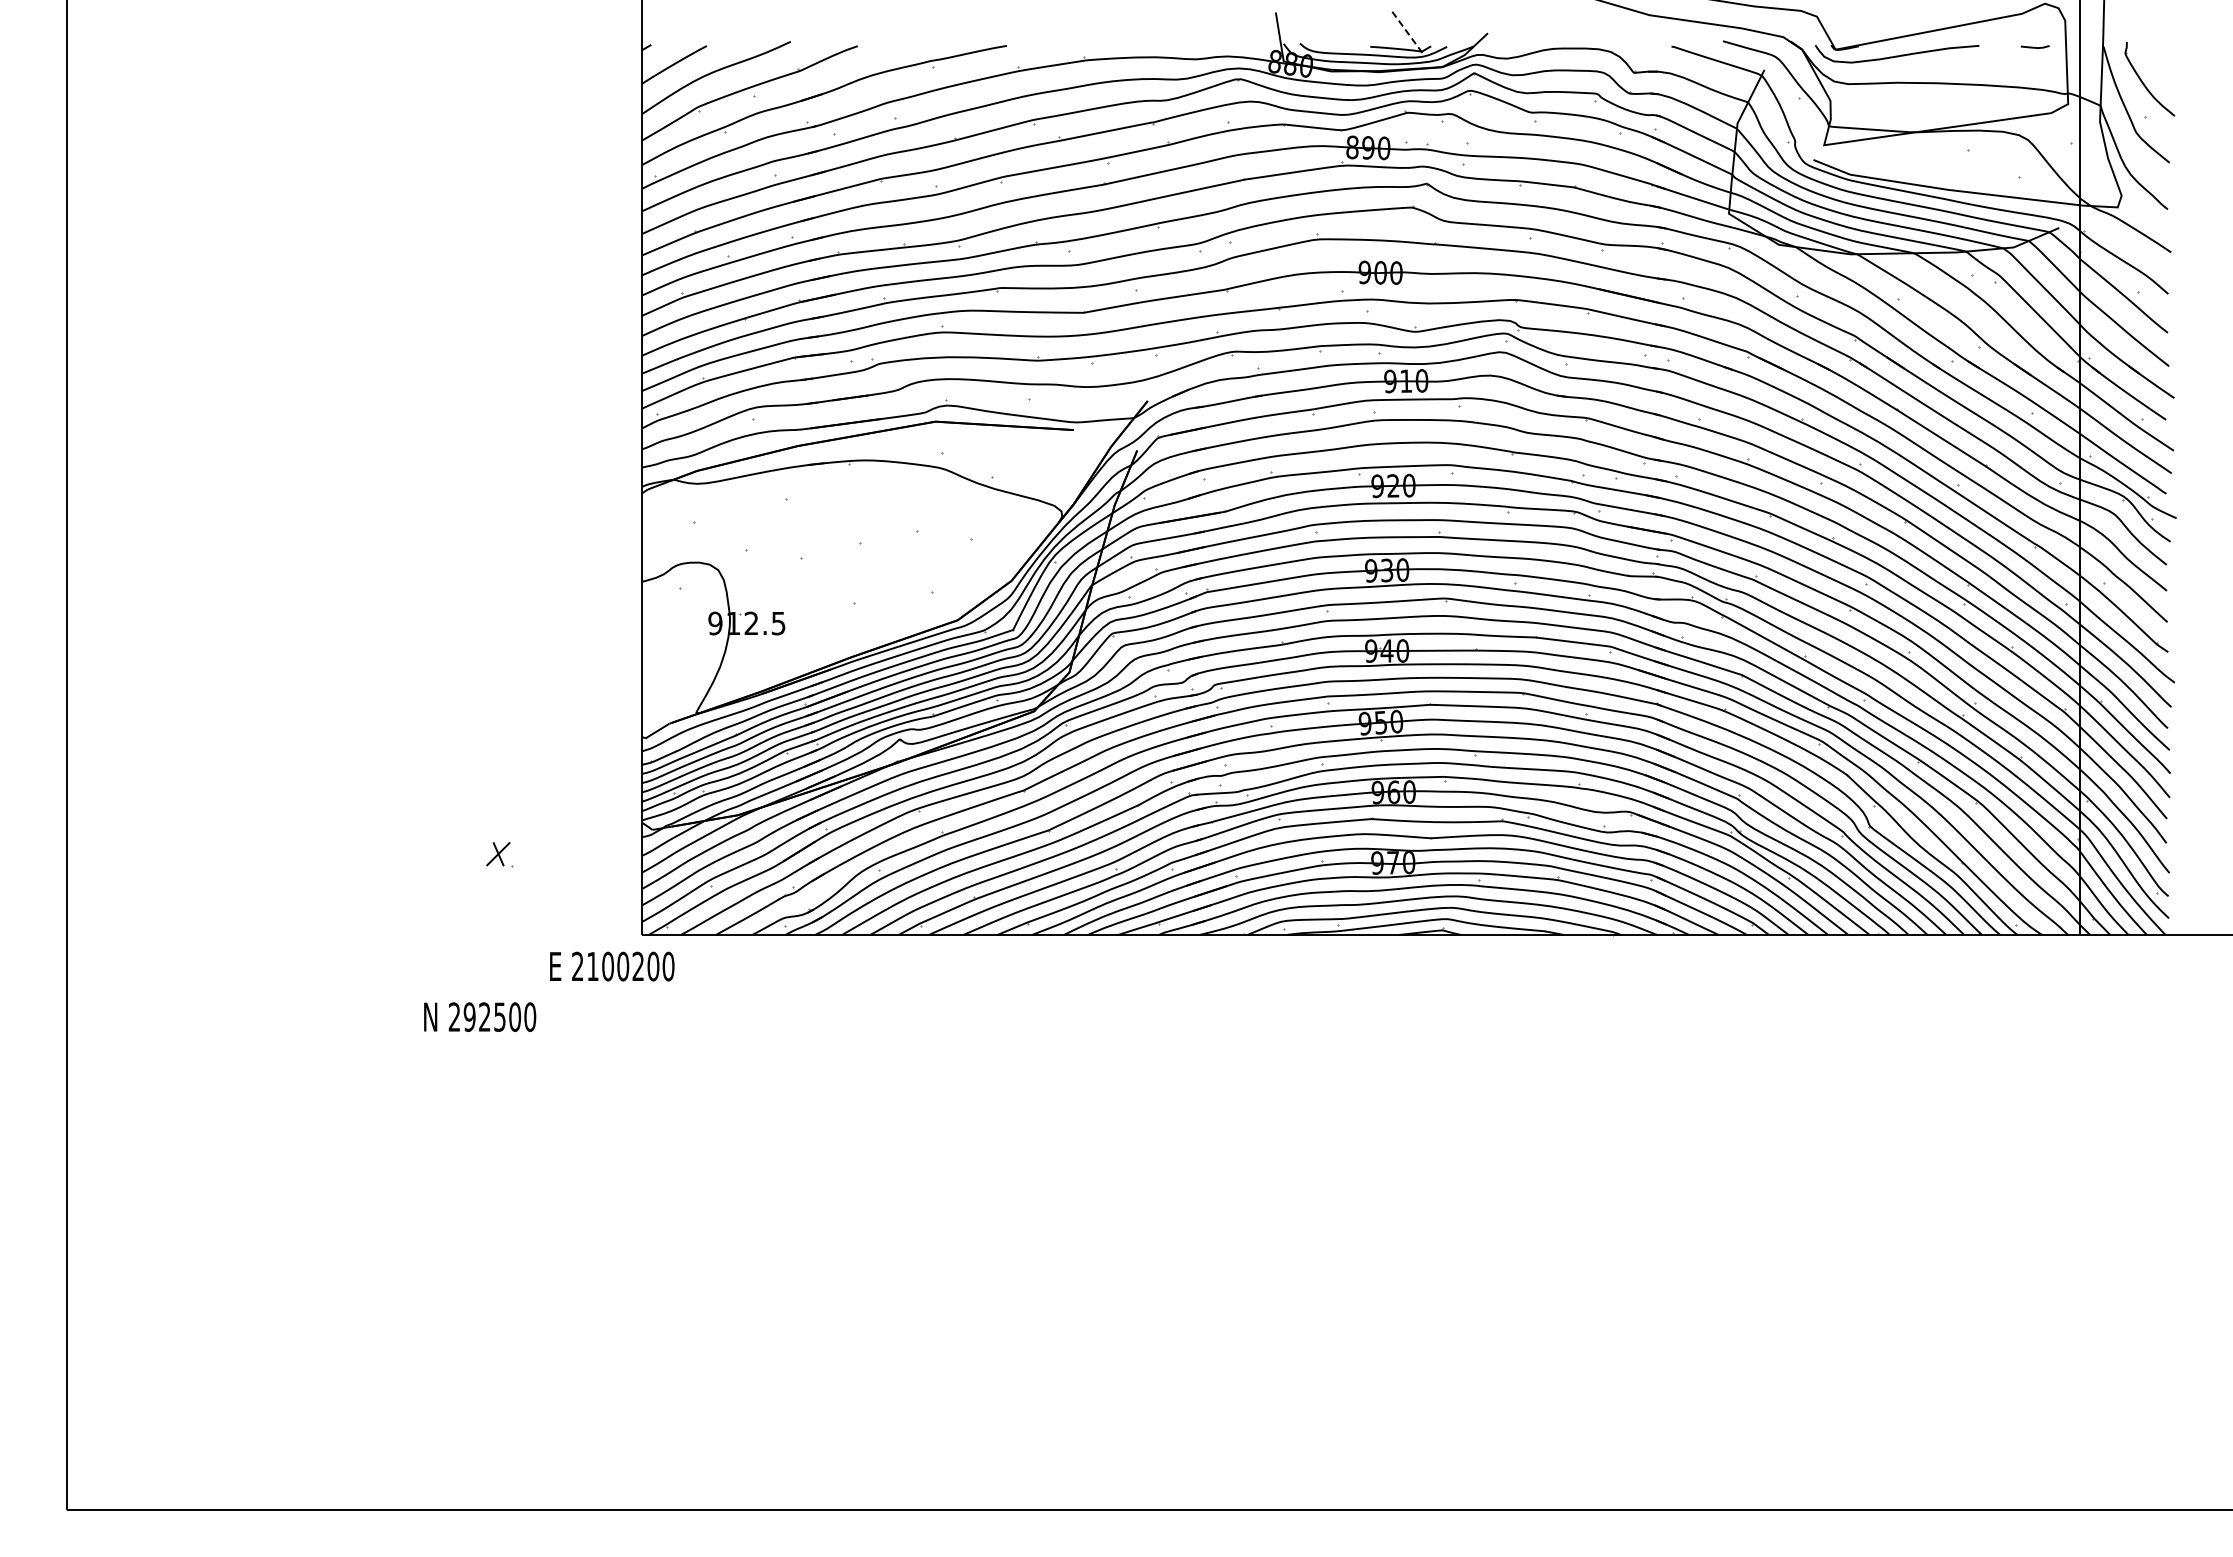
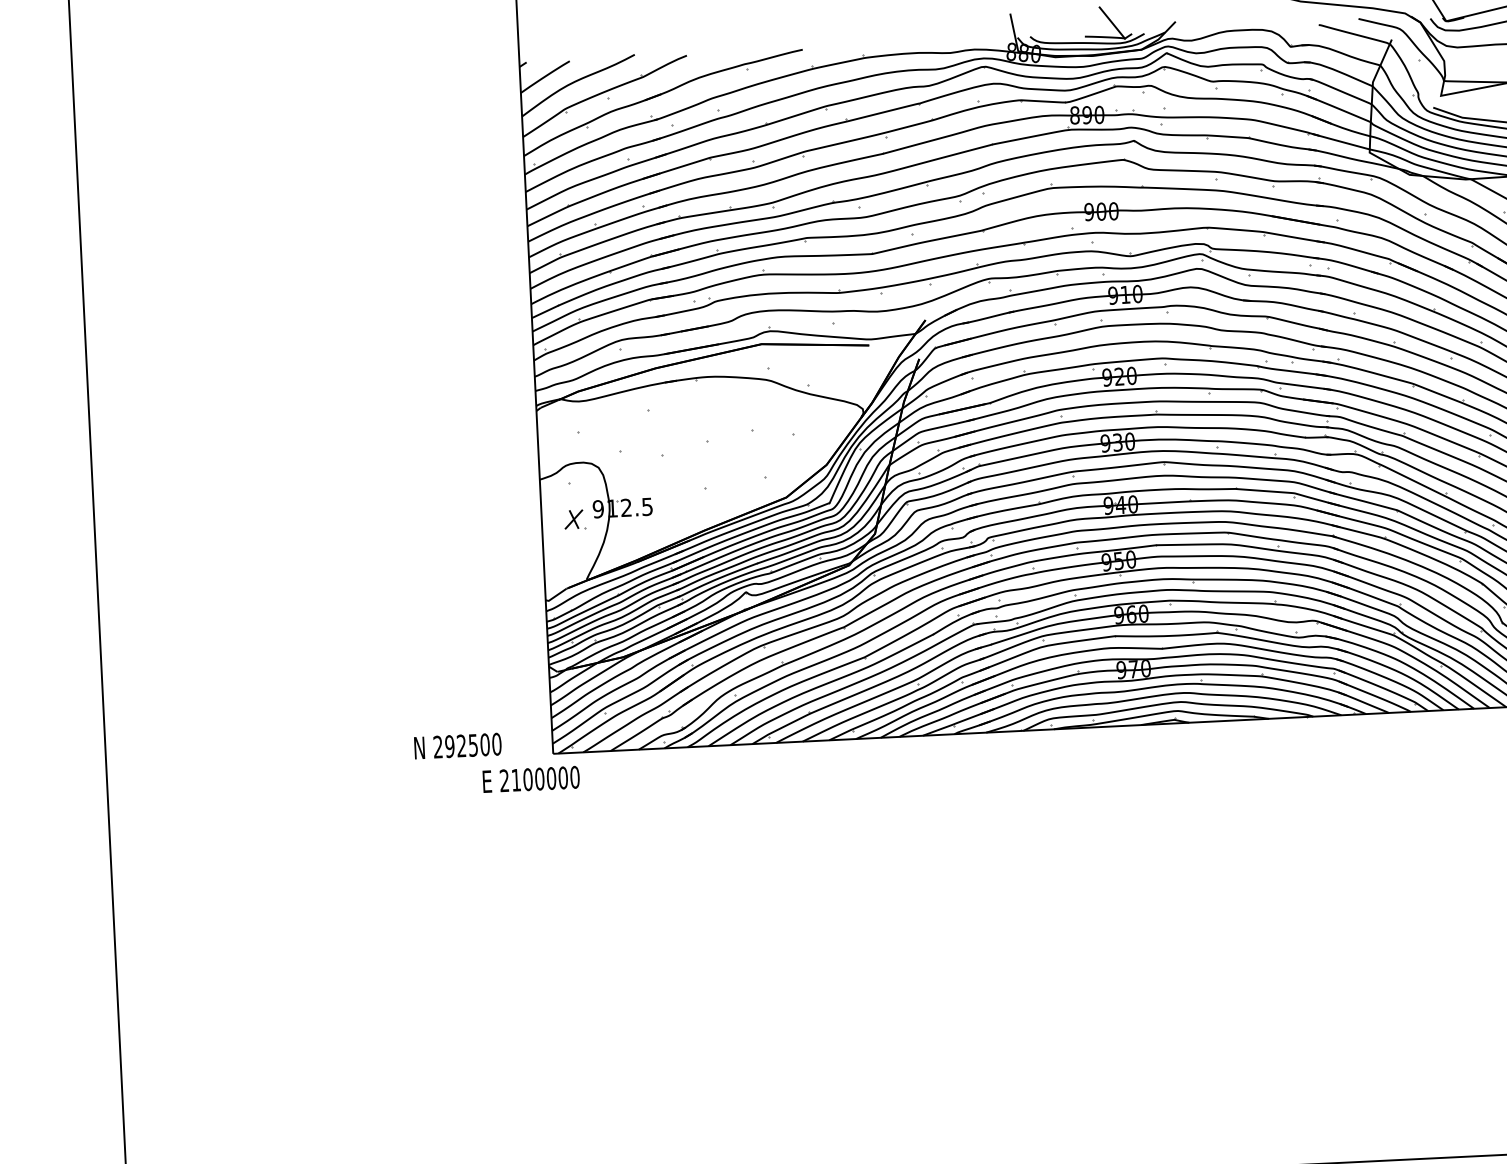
line: (1406, 30) -> (1112, 22), dashed -> solid
part: (499, 854) -> (574, 519), moved
text: (638, 966) -> (551, 778), 2100200 -> 2100000
text: (480, 1016) -> (458, 745), moved

